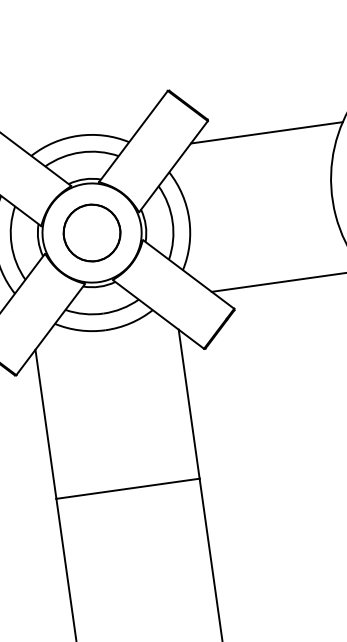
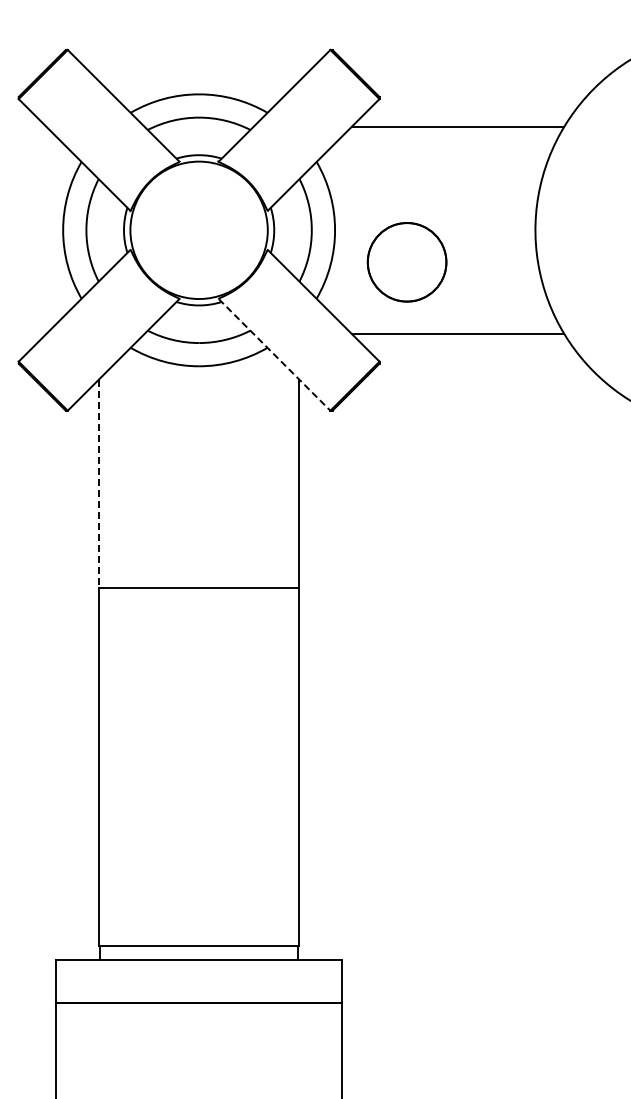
part: (91, 233) -> (406, 262), moved
line: (158, 314) -> (274, 354), solid -> dashed
line: (45, 424) -> (98, 484), solid -> dashed

